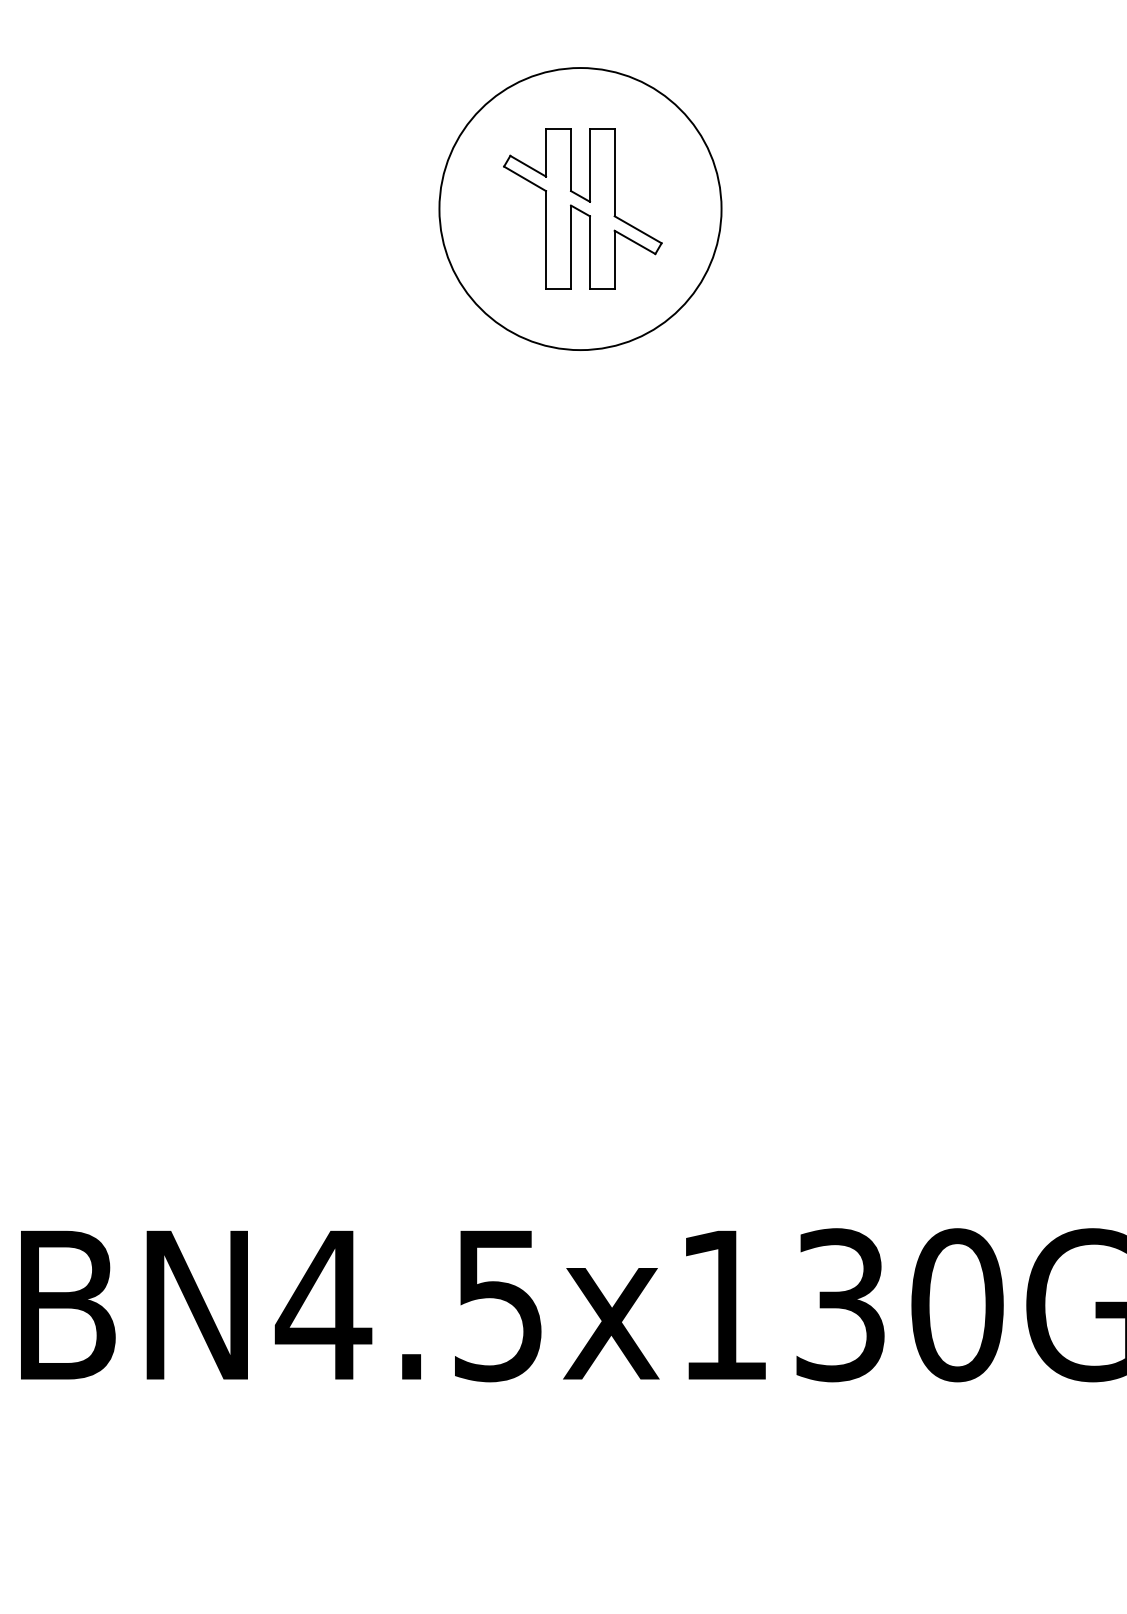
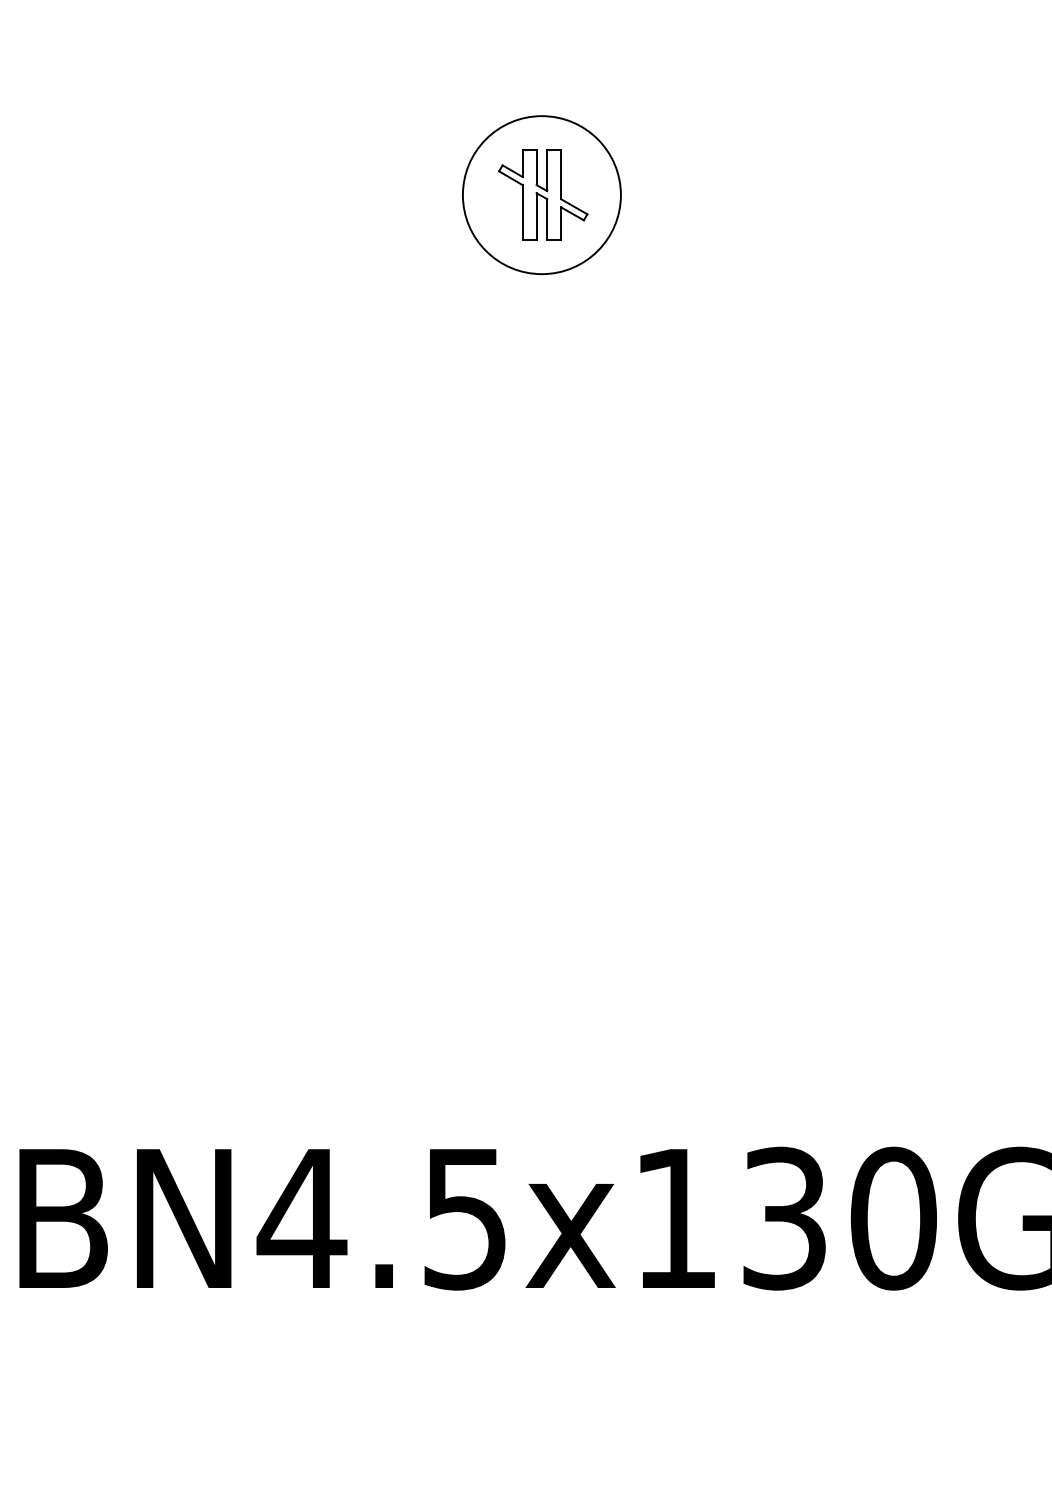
part: (580, 208) -> (541, 194), size x0.6

